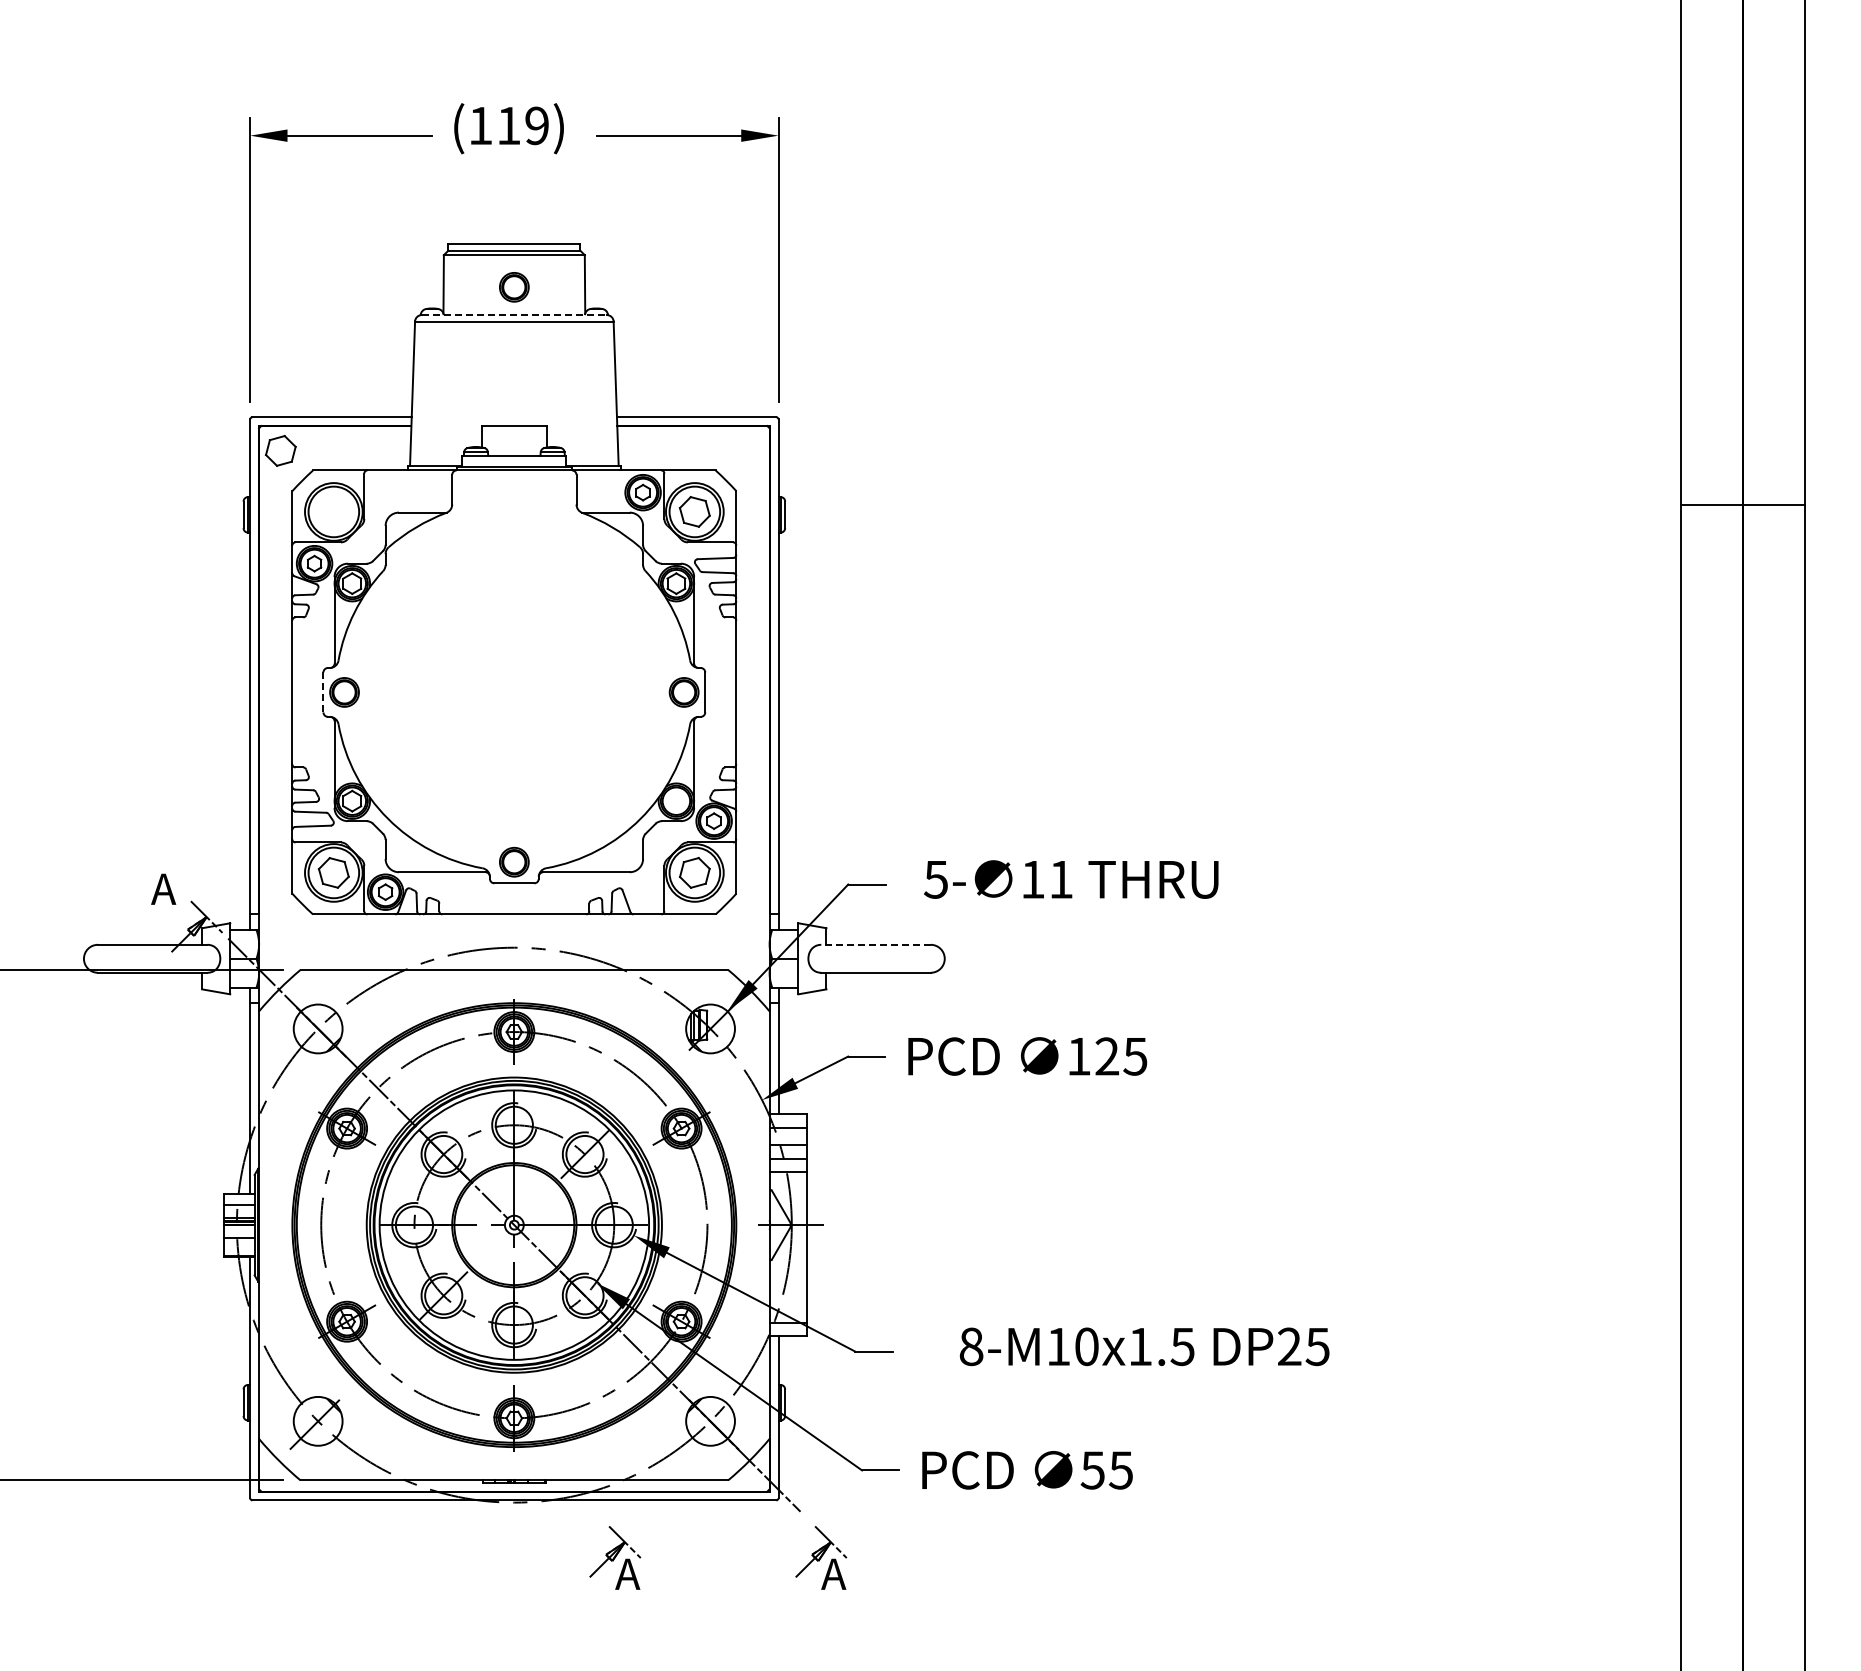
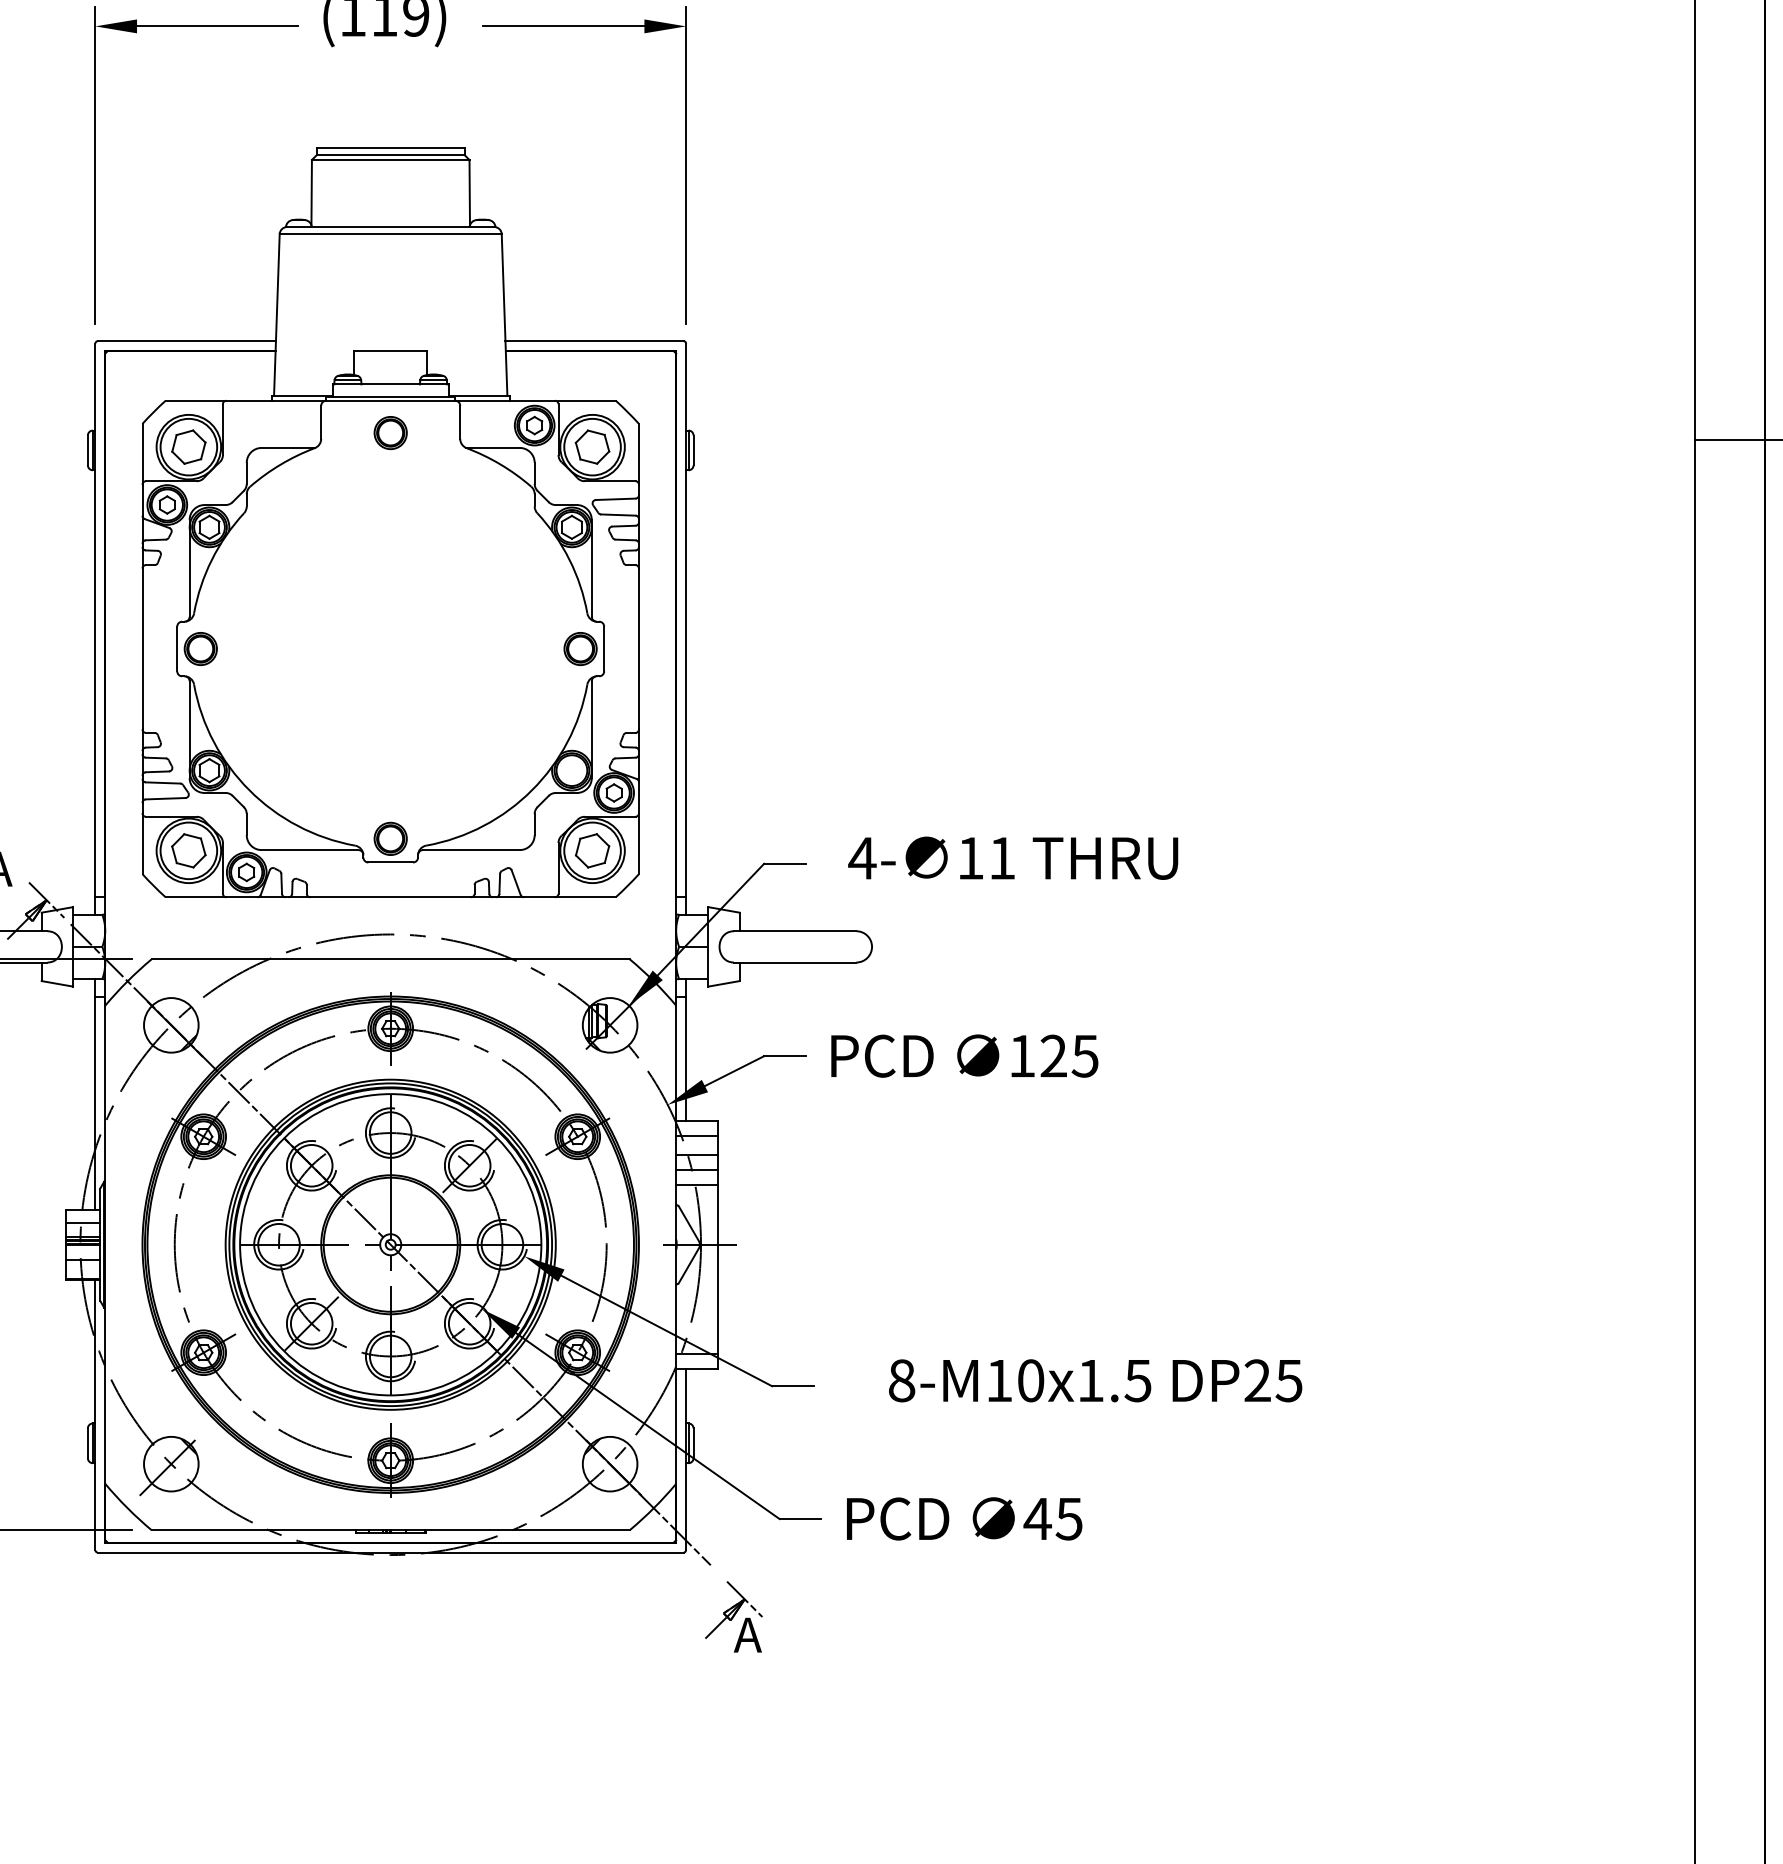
part: (514, 287) -> (390, 433), moved
line: (514, 315) -> (390, 227), dashed -> solid
part: (280, 450) -> (188, 446), moved
line: (323, 692) -> (177, 649), dashed -> solid
text: (935, 879) -> (861, 858), 5- -> 4-
line: (876, 944) -> (795, 930), dashed -> solid
text: (1092, 1470) -> (1037, 1519), 55 -> 45
part: (615, 1557) -> (503, 1616), removed

